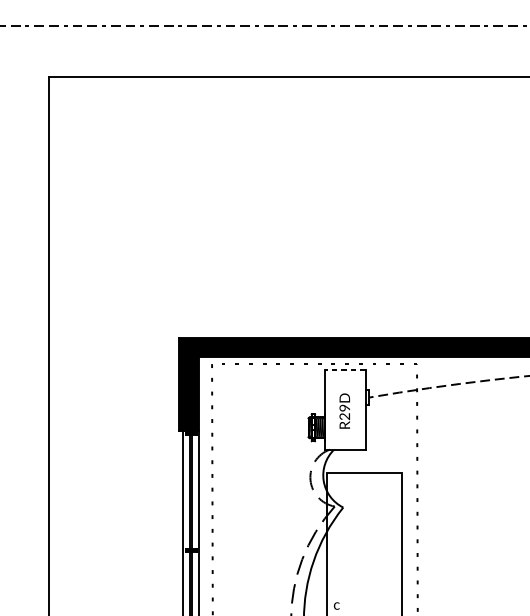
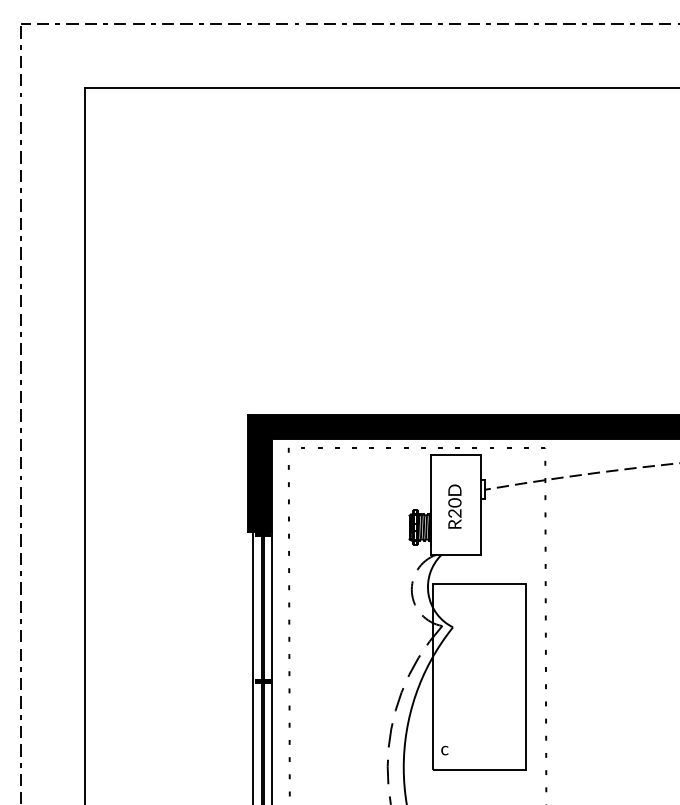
line: (345, 370) -> (455, 455), dashed -> solid
text: (345, 407) -> (455, 502), R29D -> R20D

